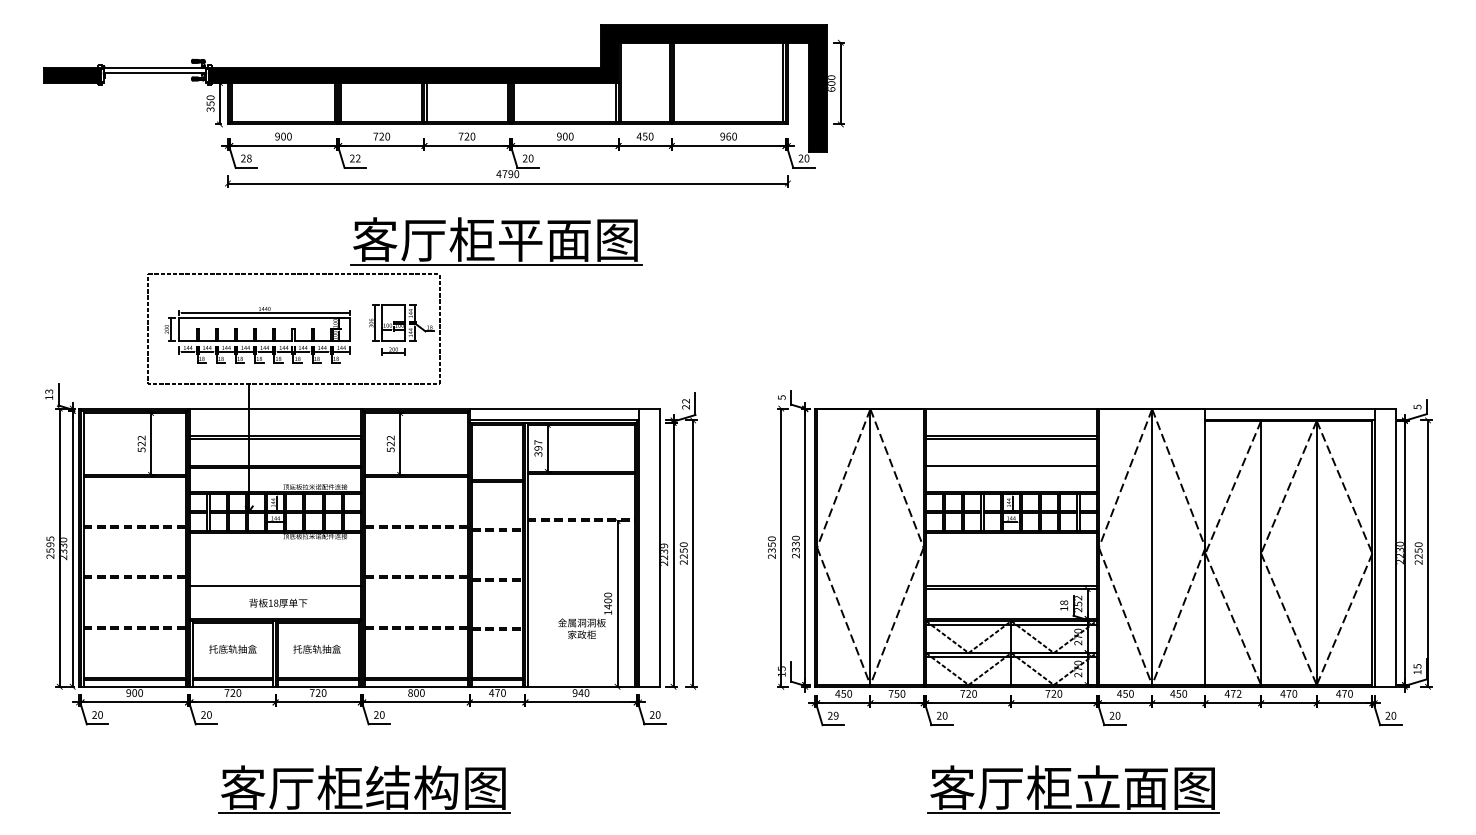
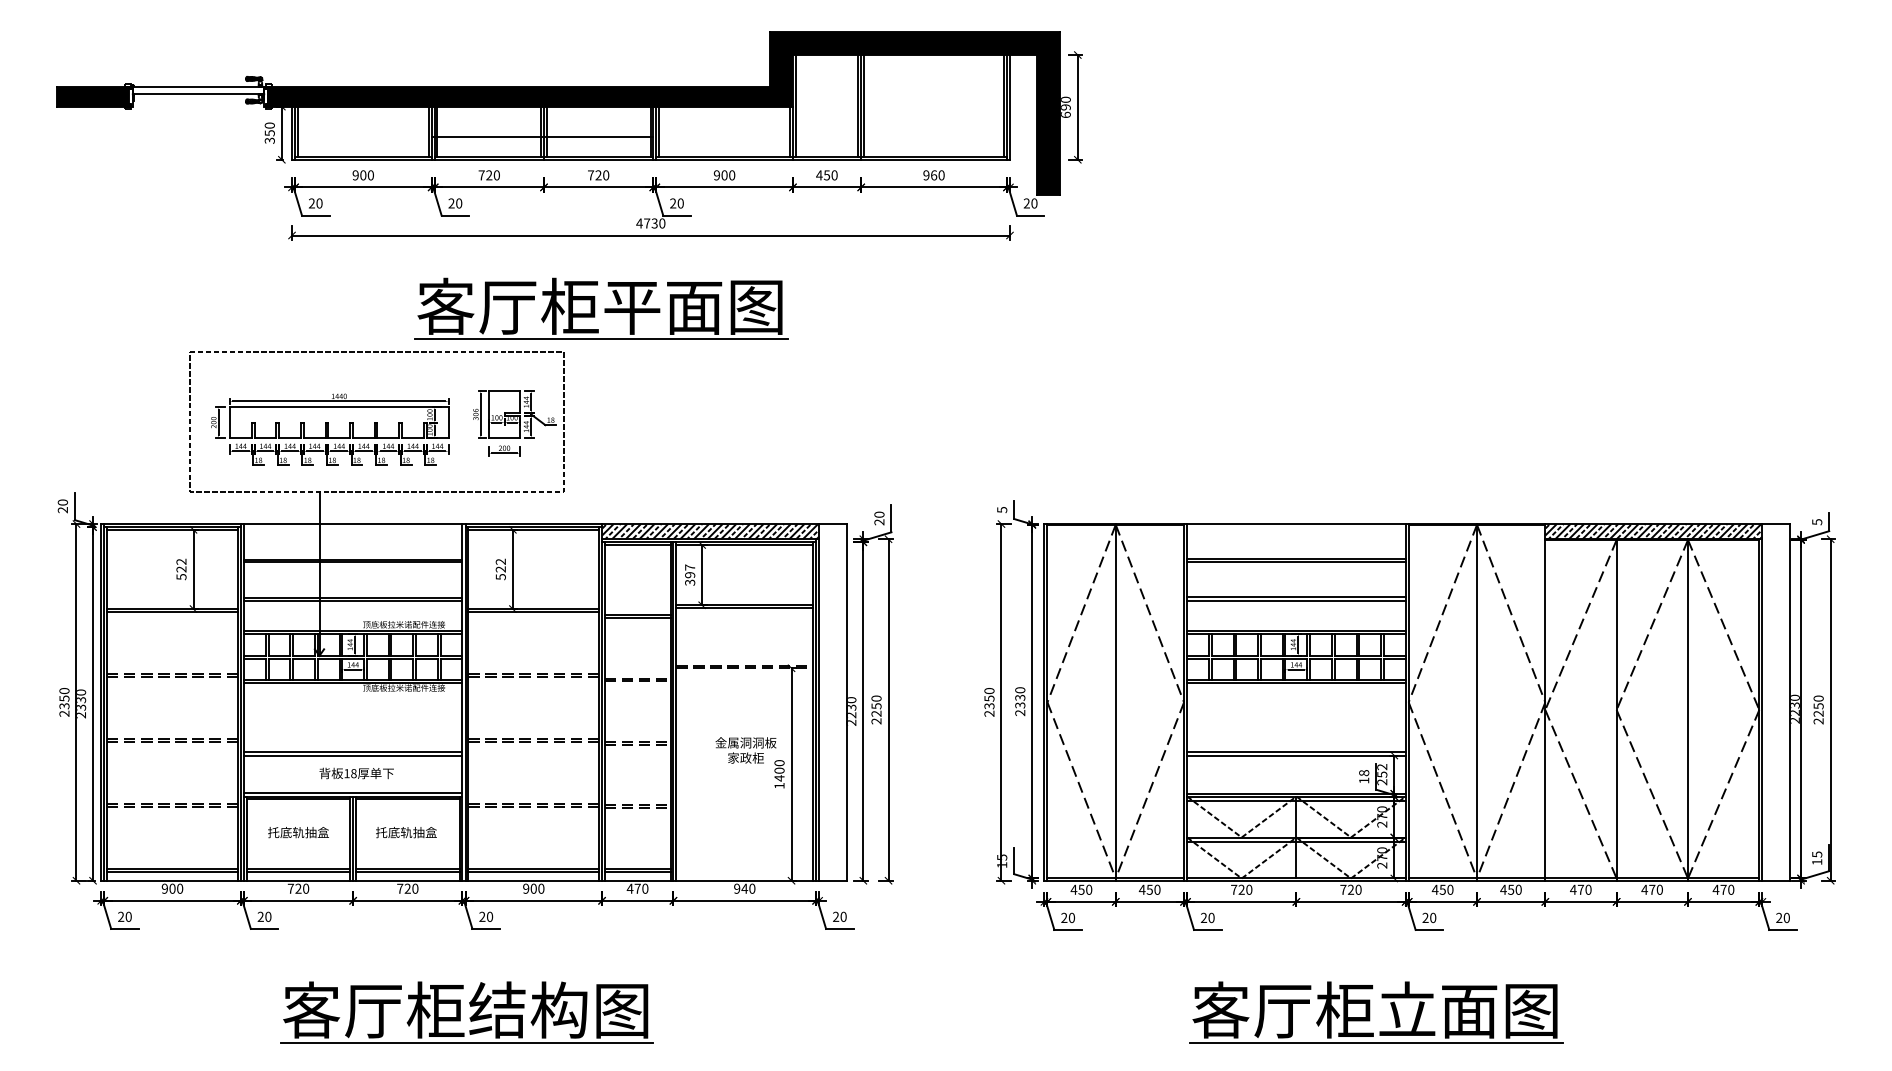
text: (831, 83) -> (1065, 107), 600 -> 690
line: (423, 107) -> (542, 137), added
text: (249, 158) -> (319, 203), 28 -> 20
text: (358, 158) -> (459, 203), 22 -> 20
text: (510, 174) -> (654, 223), 4790 -> 4730
part: (496, 241) -> (601, 308), moved
text: (48, 394) -> (62, 506), 13 -> 20
text: (686, 401) -> (879, 514), 22 -> 20
hatch: (554, 414) -> (710, 531), added
hatch: (1289, 414) -> (1653, 531), added
line: (1011, 468) -> (1296, 600), added
text: (50, 544) -> (64, 698), 2595 -> 2350
text: (665, 546) -> (852, 700), 2239 -> 2230
line: (275, 589) -> (352, 755), added
text: (581, 628) -> (745, 750), moved
text: (410, 692) -> (526, 888), 800 -> 900
text: (890, 693) -> (1141, 889), 750 -> 450
text: (1239, 693) -> (1588, 889), 472 -> 470
text: (835, 715) -> (1071, 917), 29 -> 20

